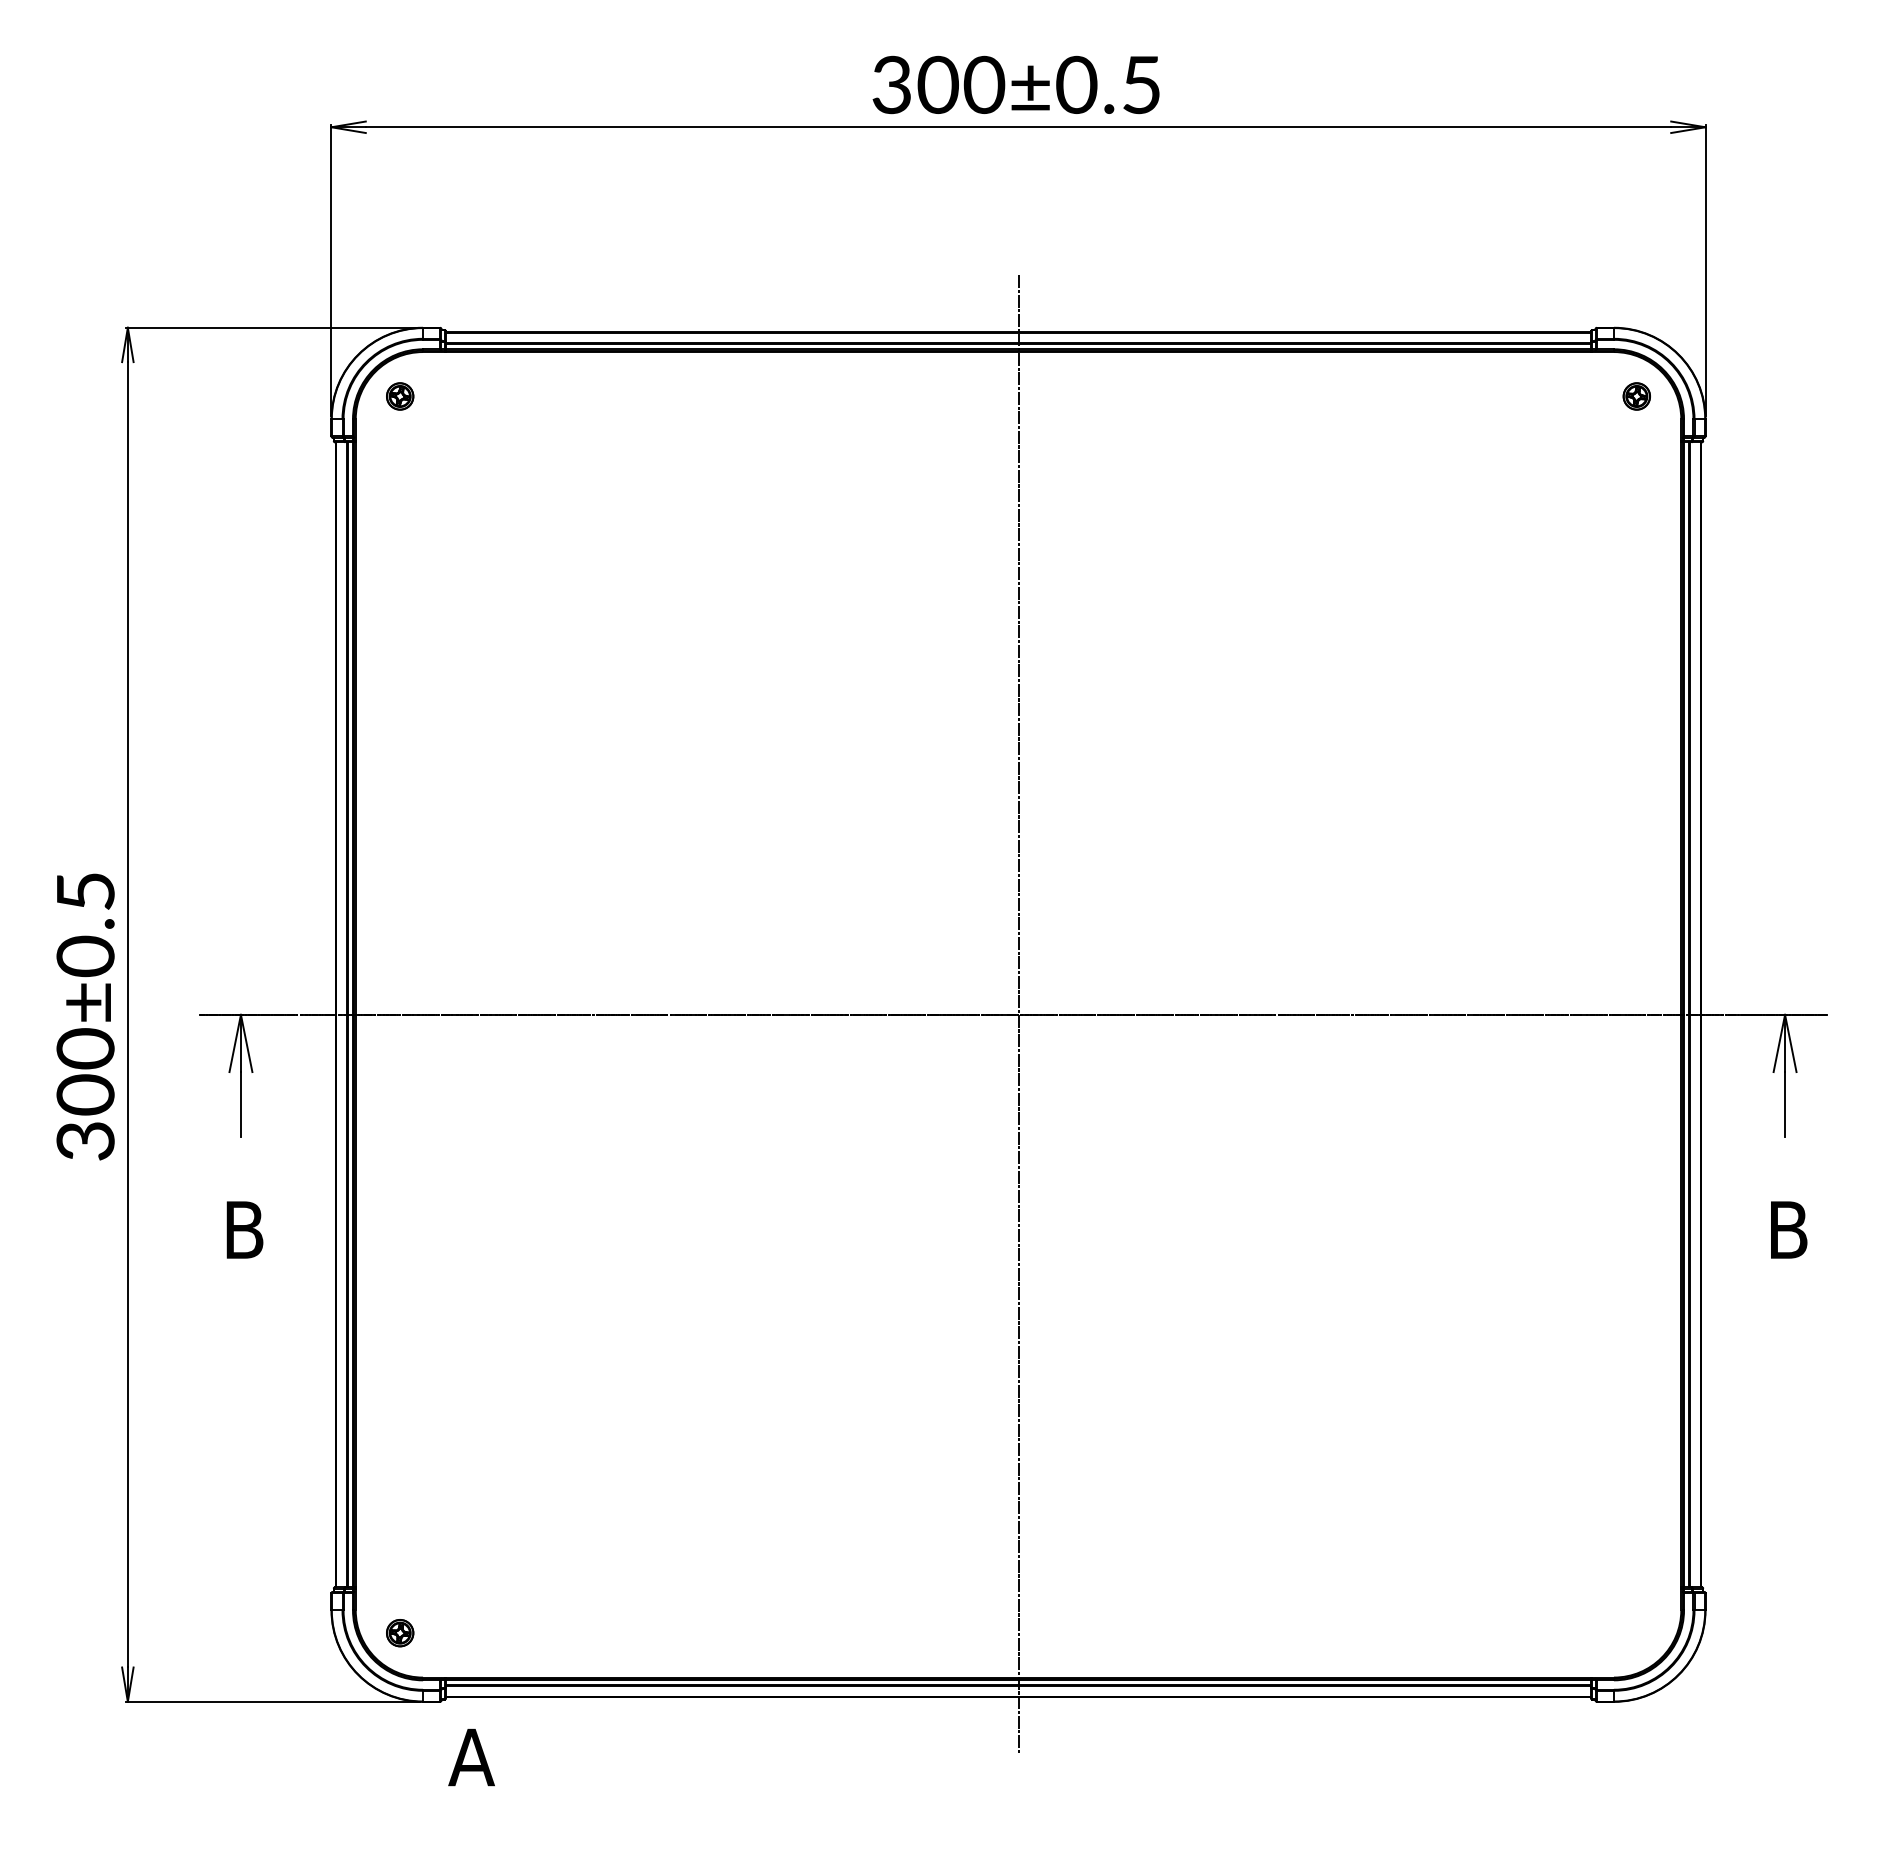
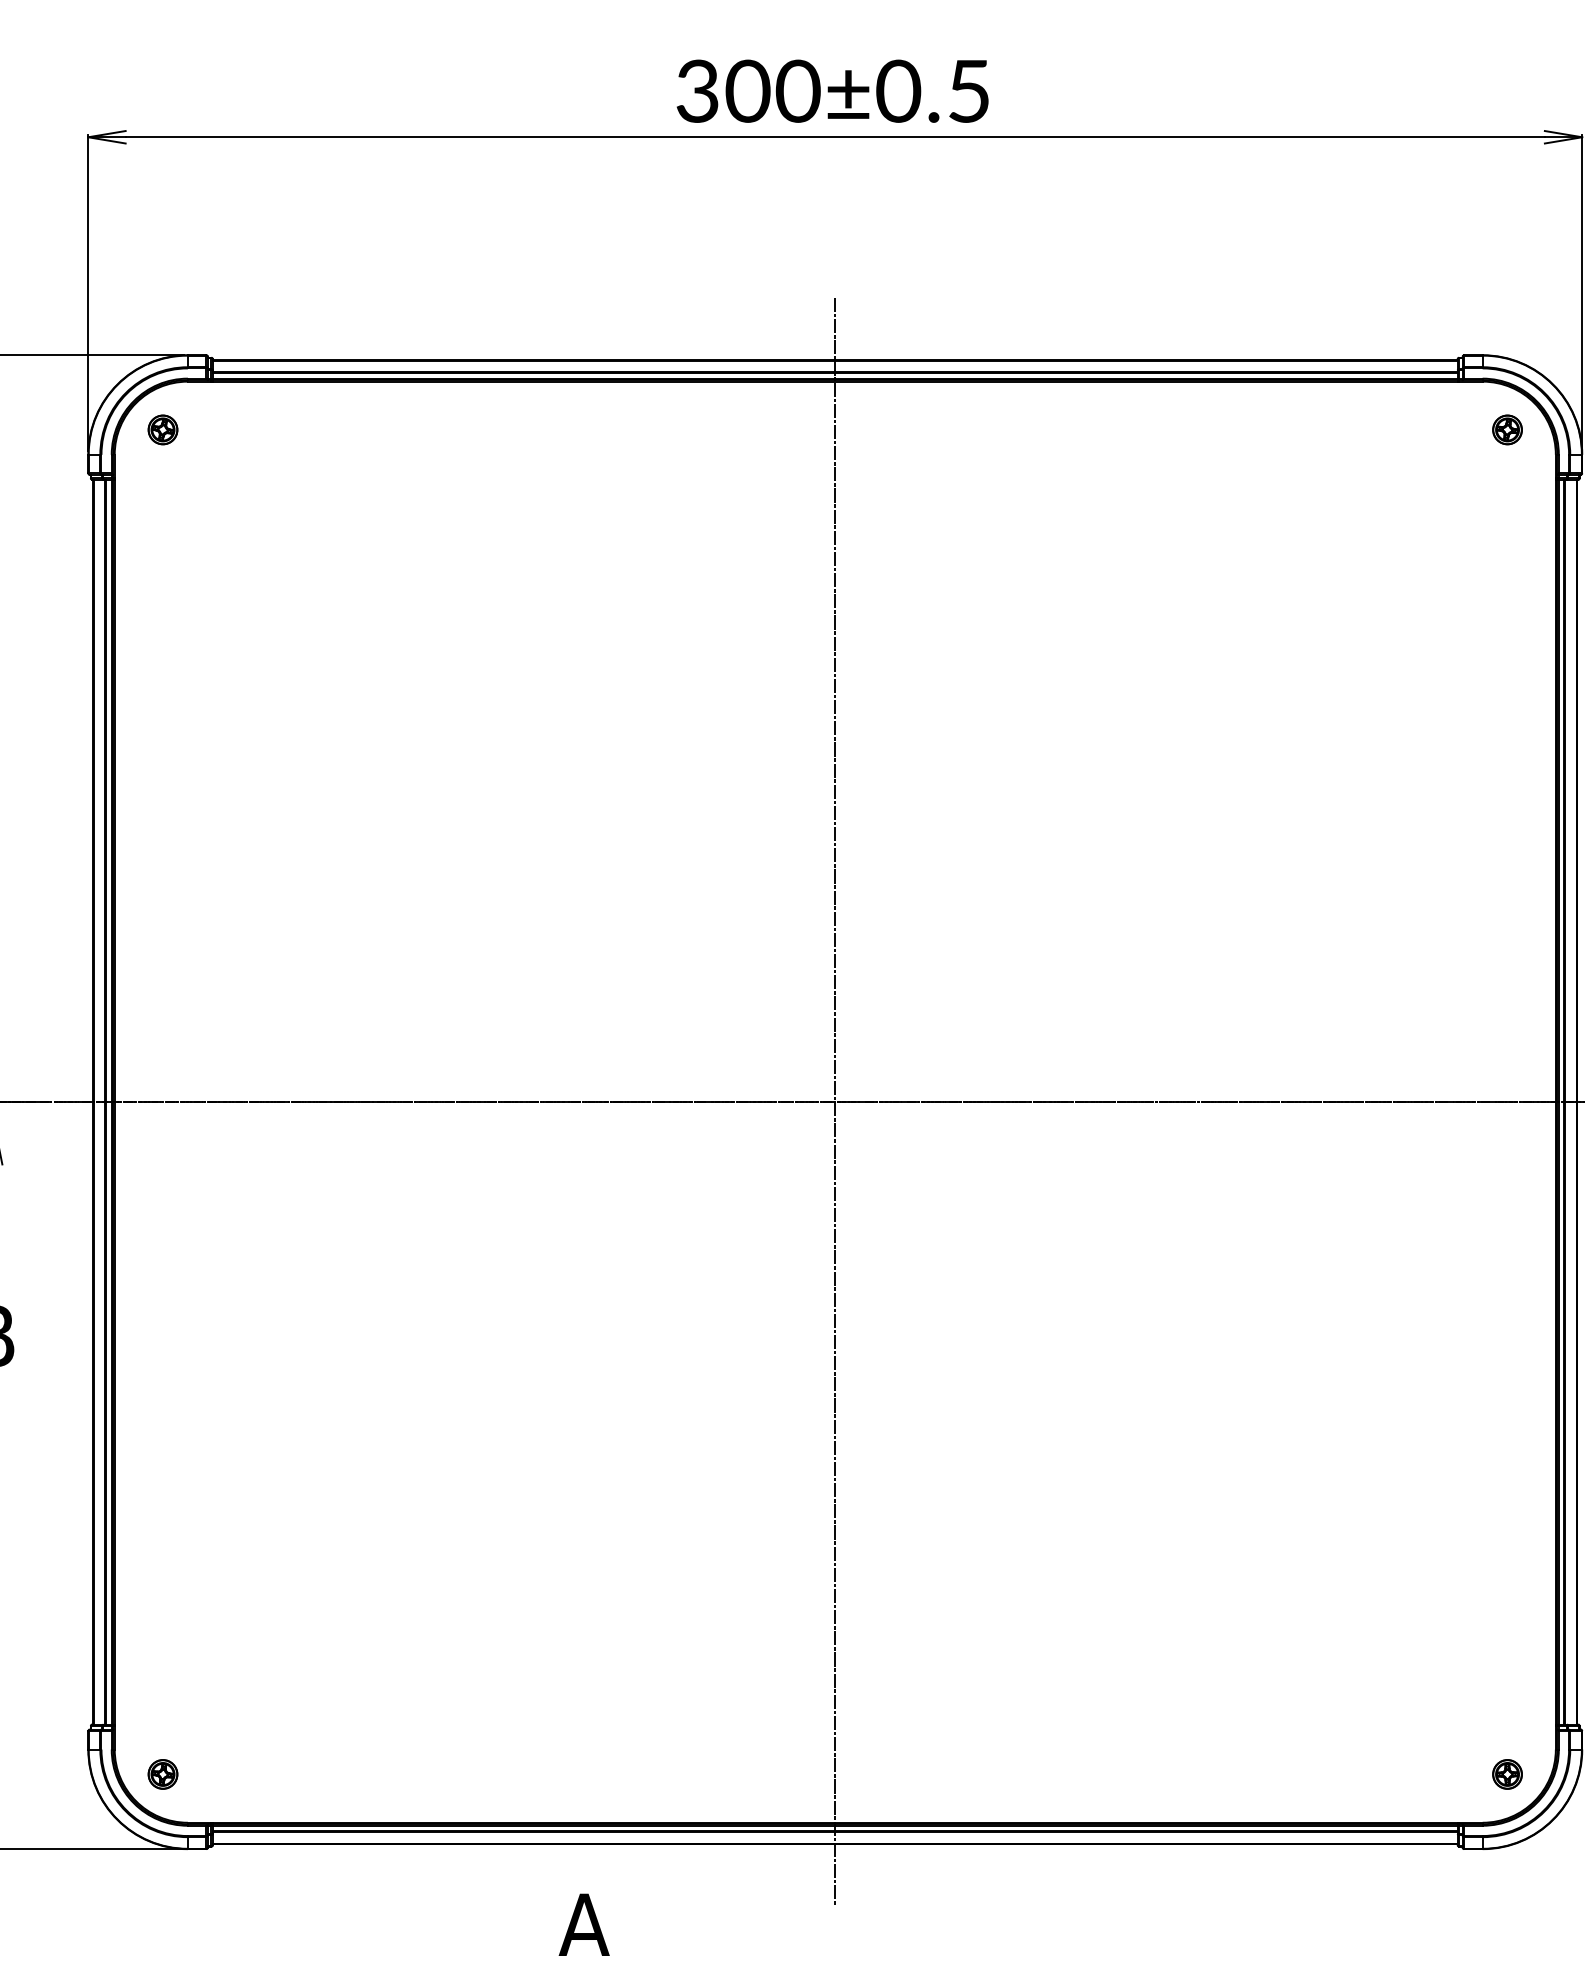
part: (1636, 1633) -> (1507, 1774), added
text: (471, 1757) -> (584, 1924), moved

